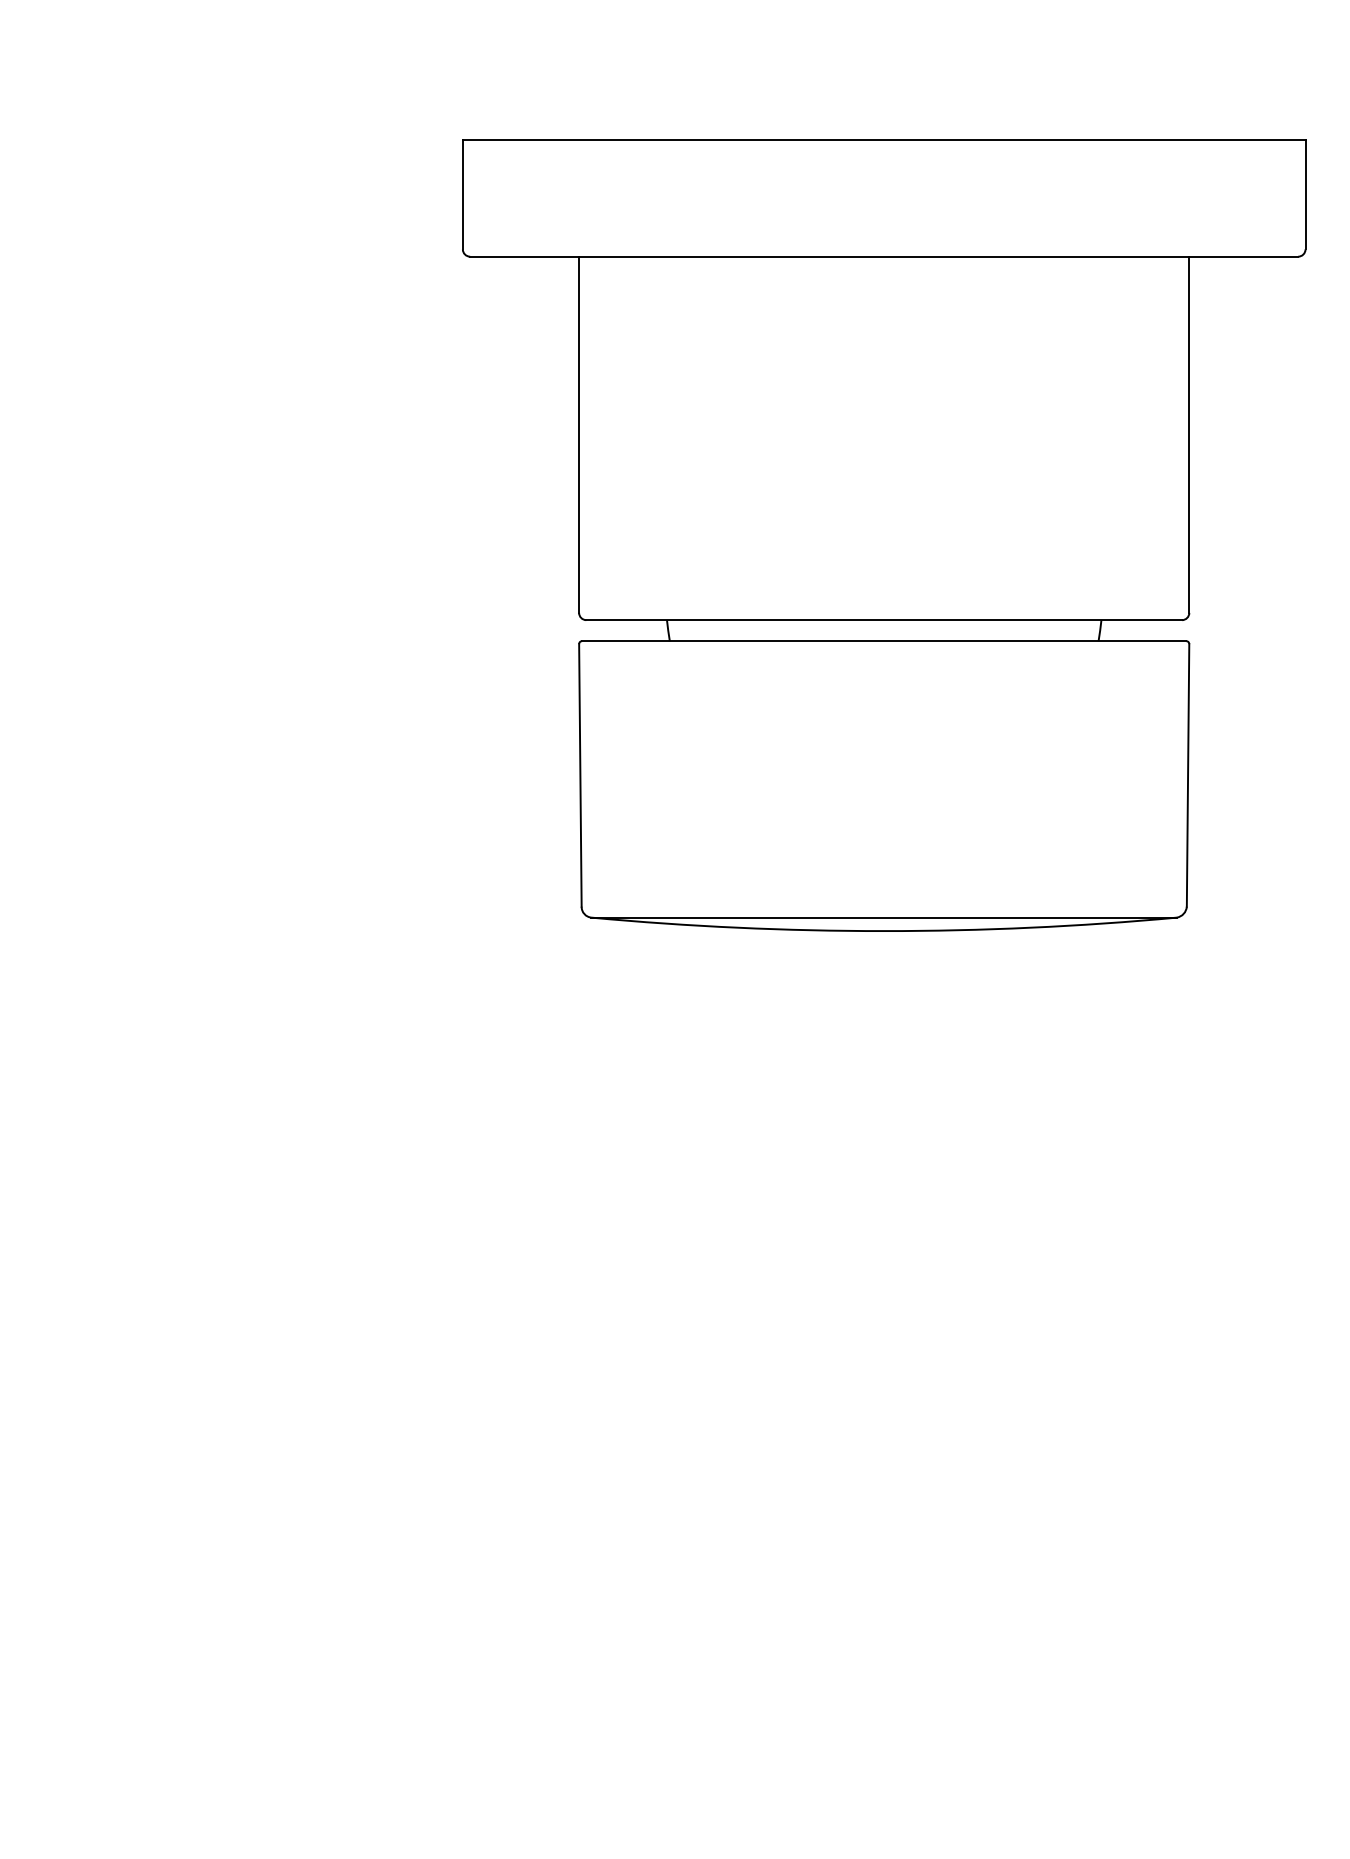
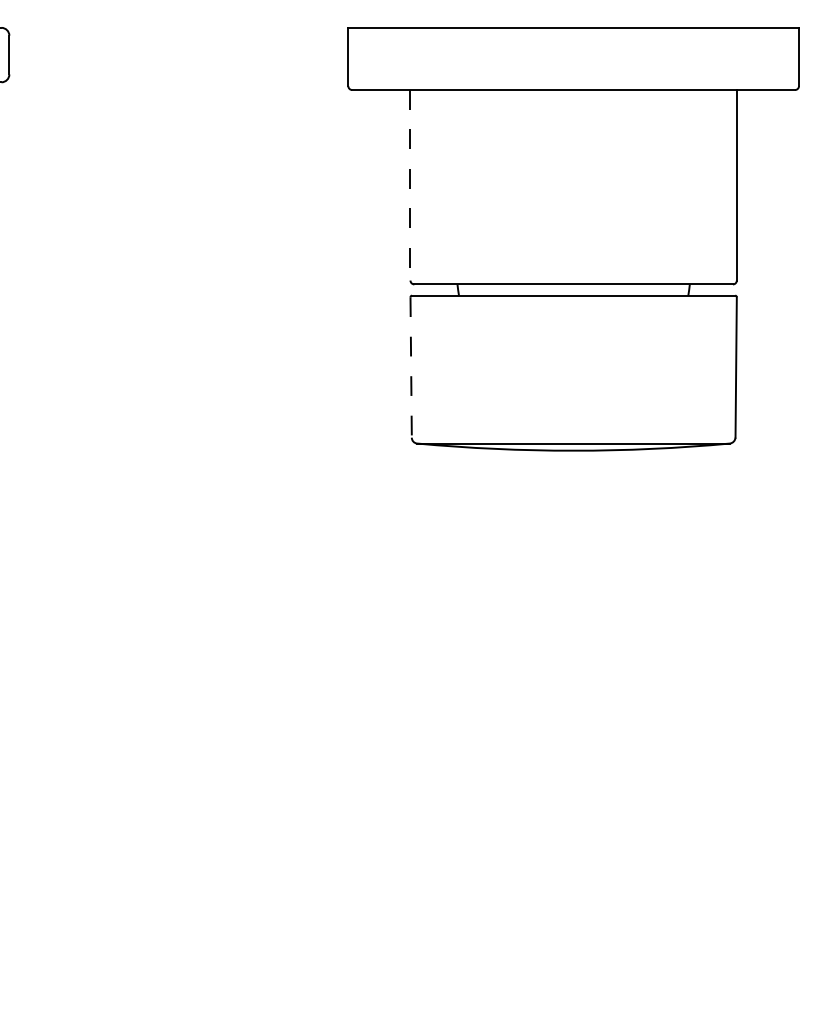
line: (579, 435) -> (410, 185), solid -> dashed
line: (581, 775) -> (411, 367), solid -> dashed

